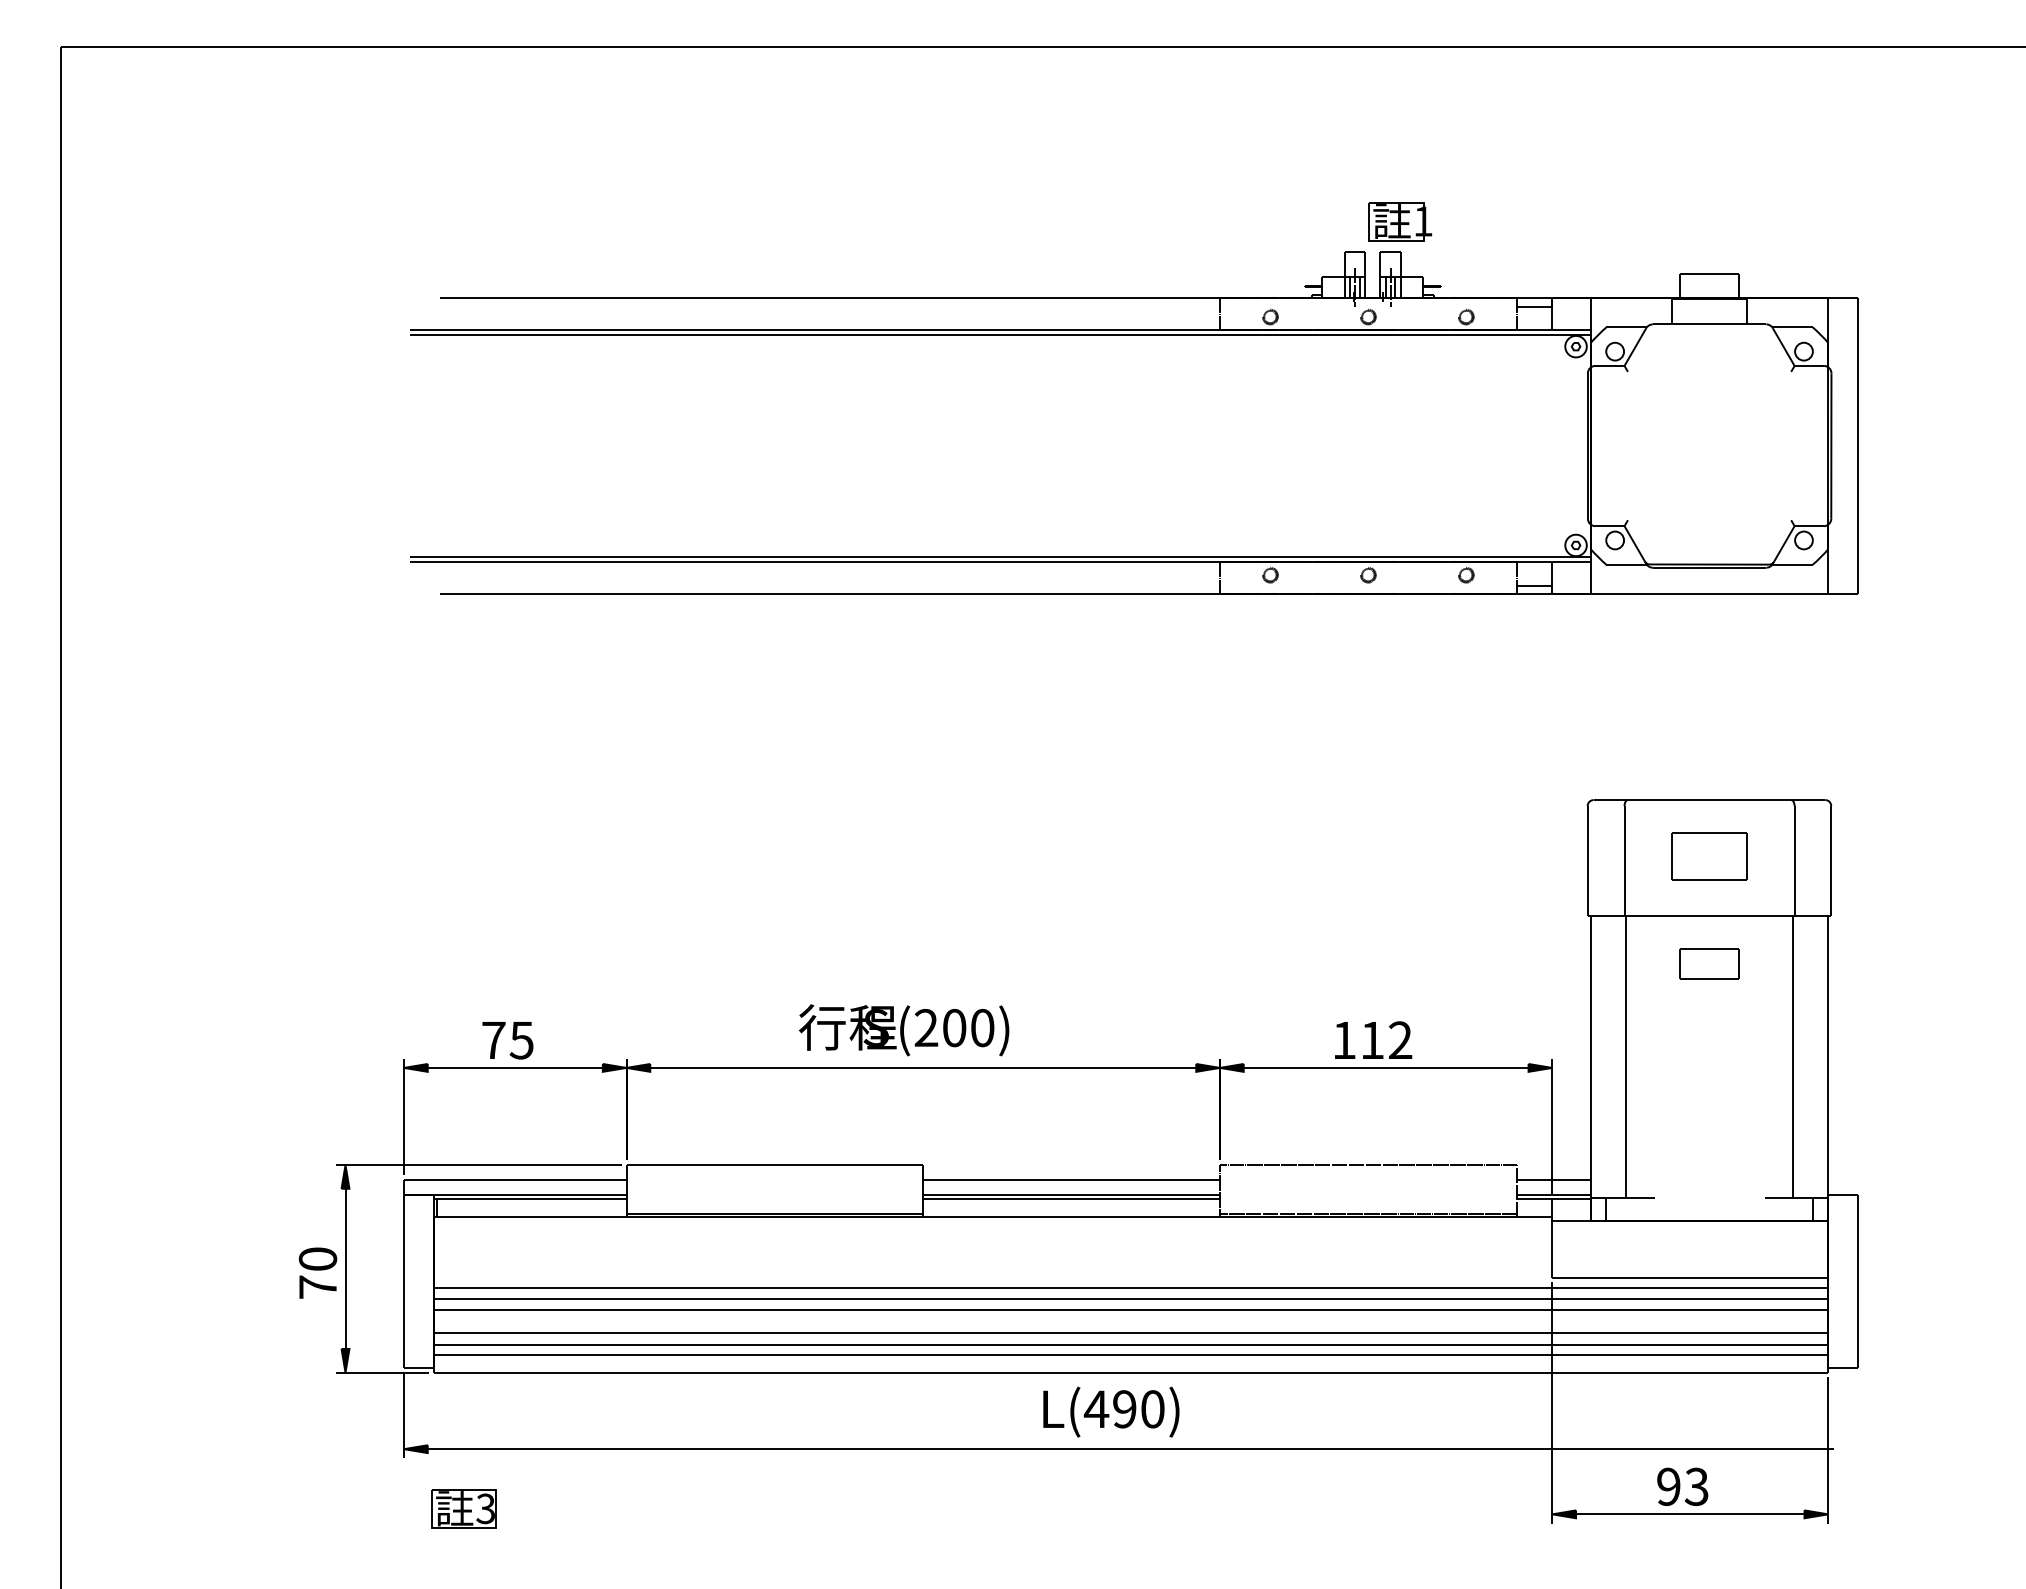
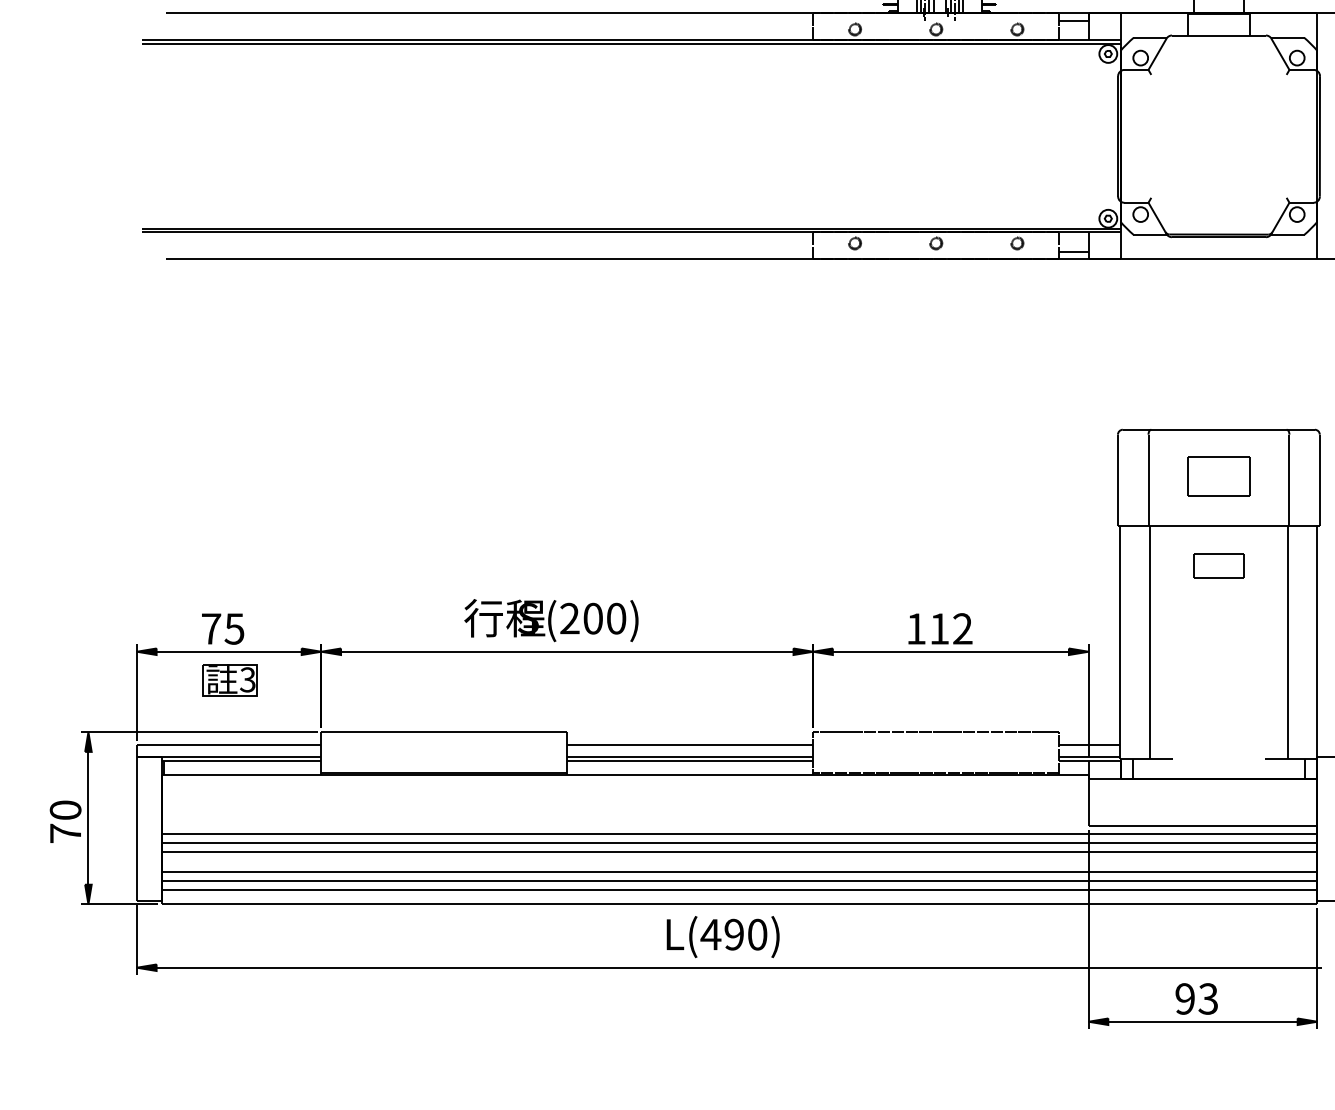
part: (463, 1508) -> (229, 679), moved

